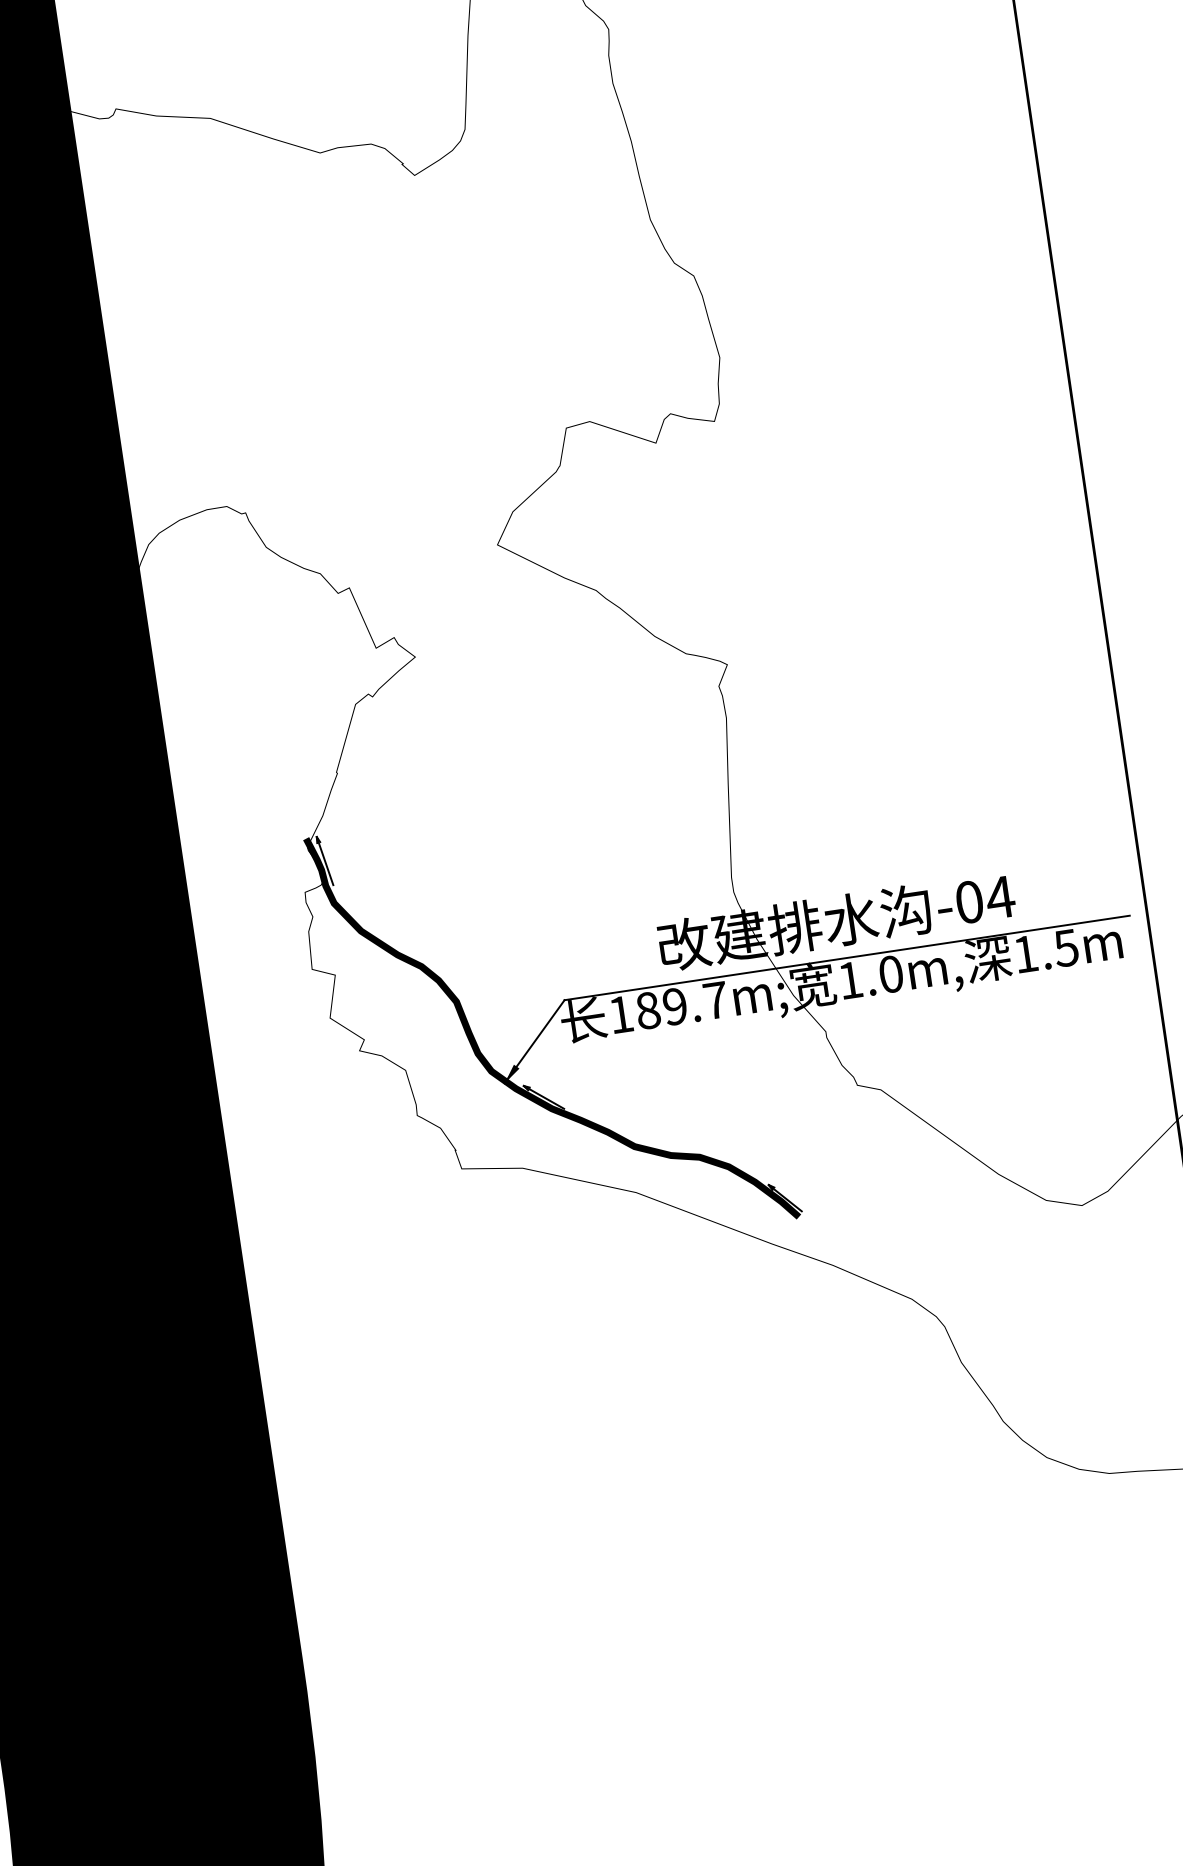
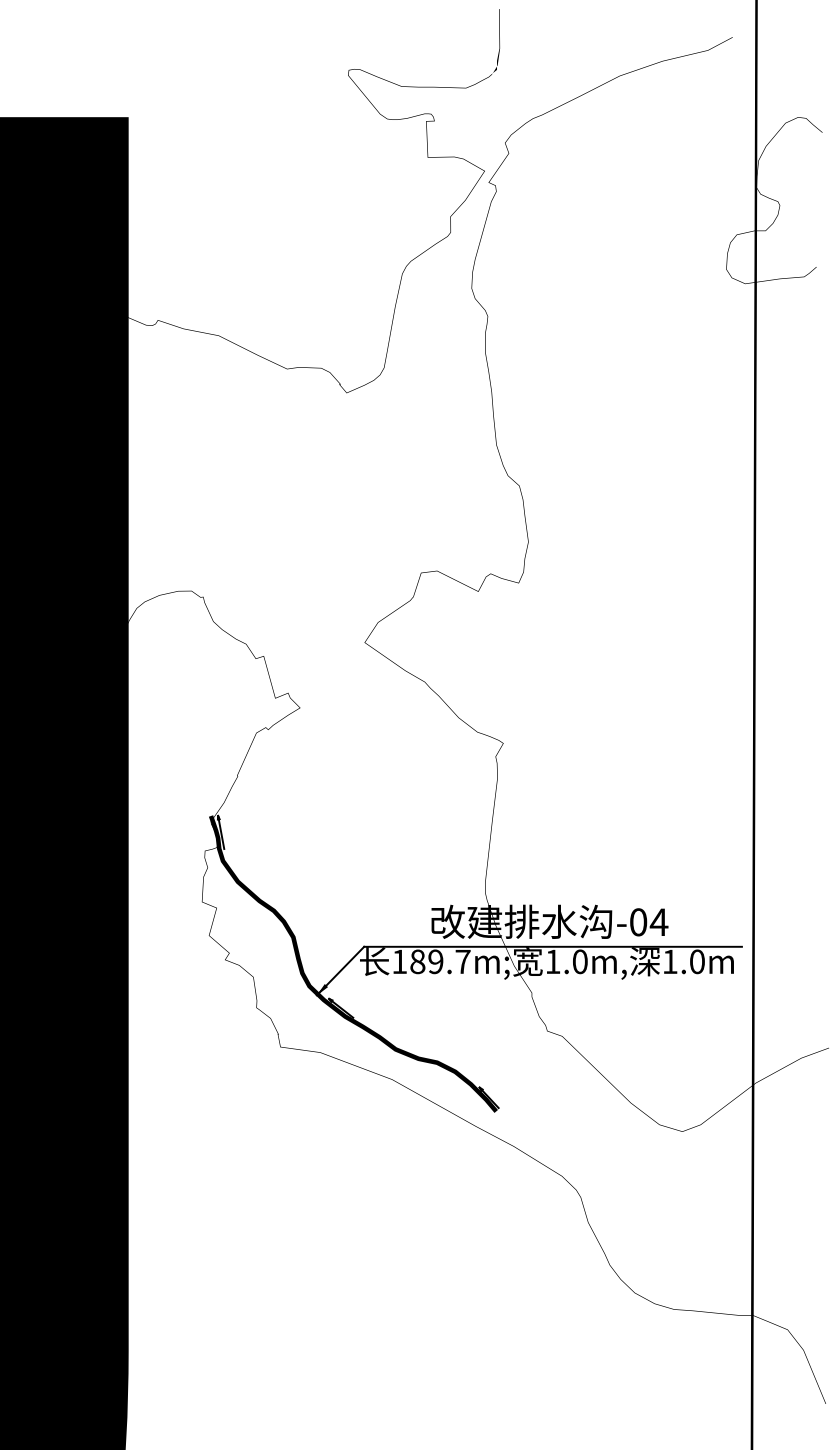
text: (1065, 947) -> (696, 961), 1.5m -> 1.0m

